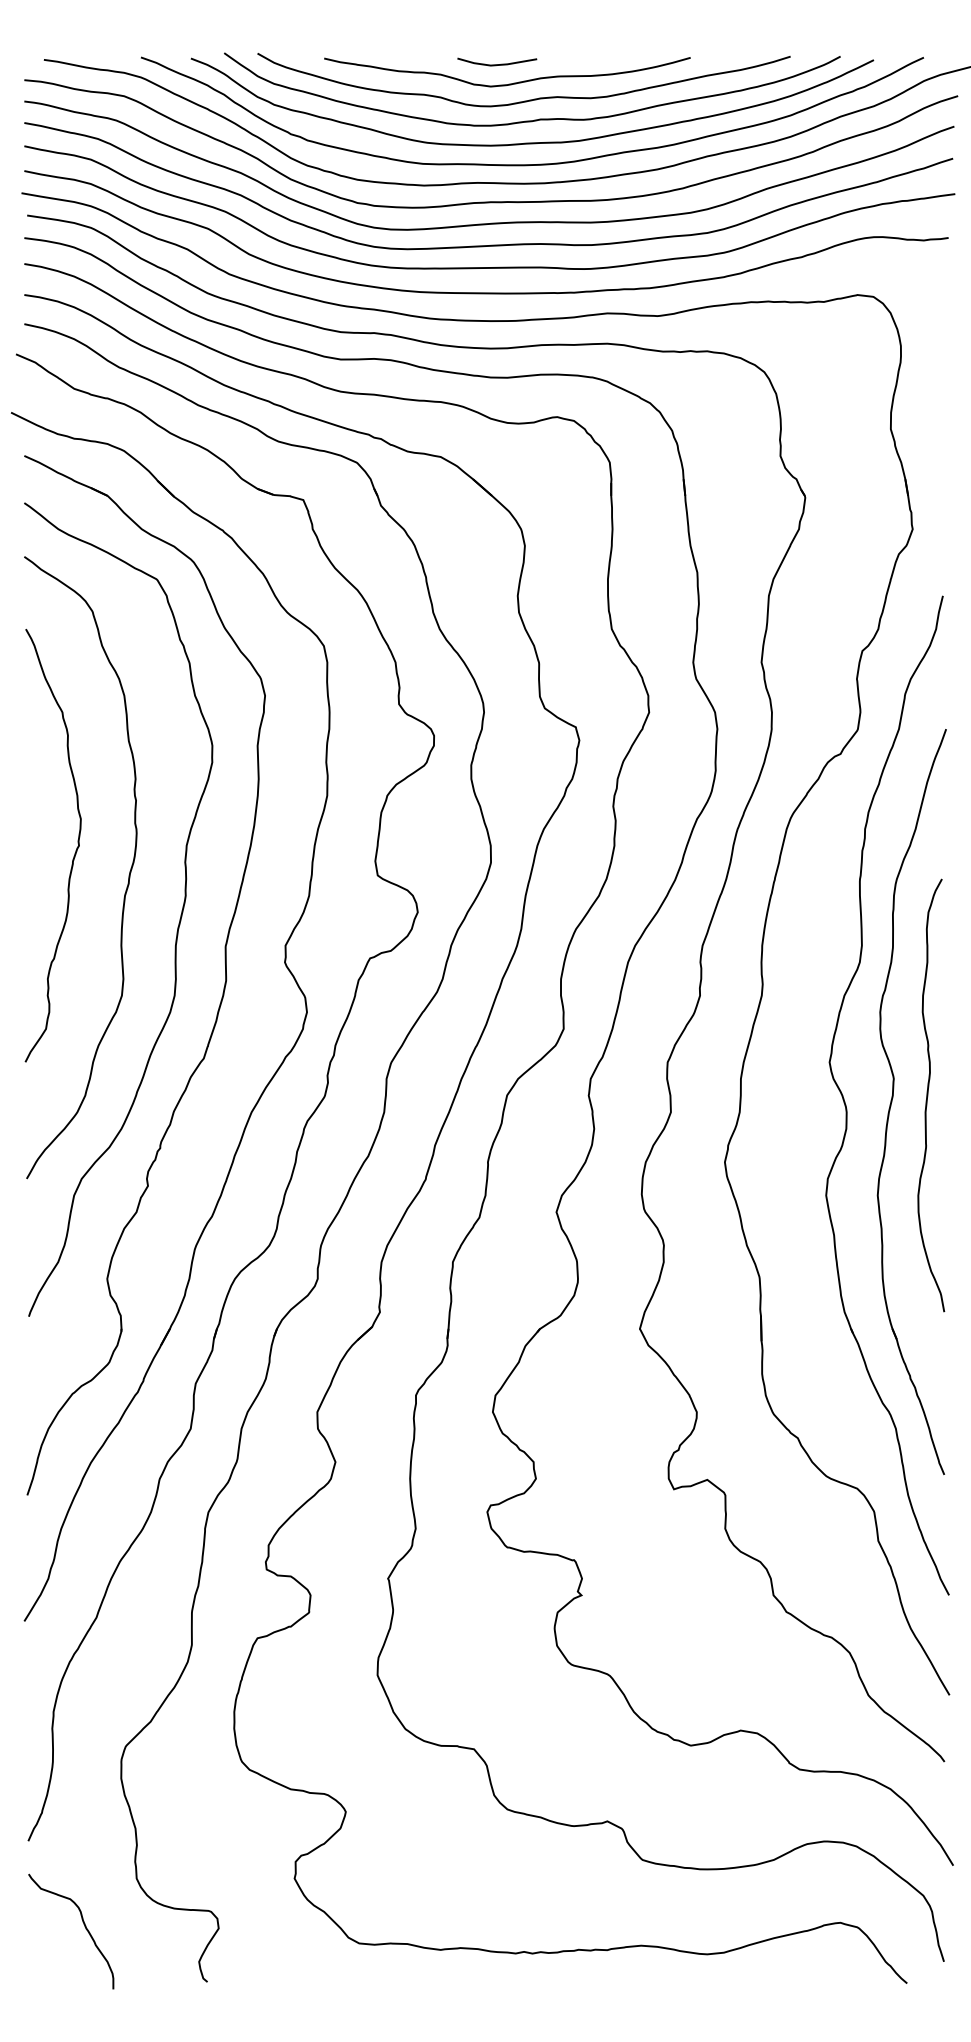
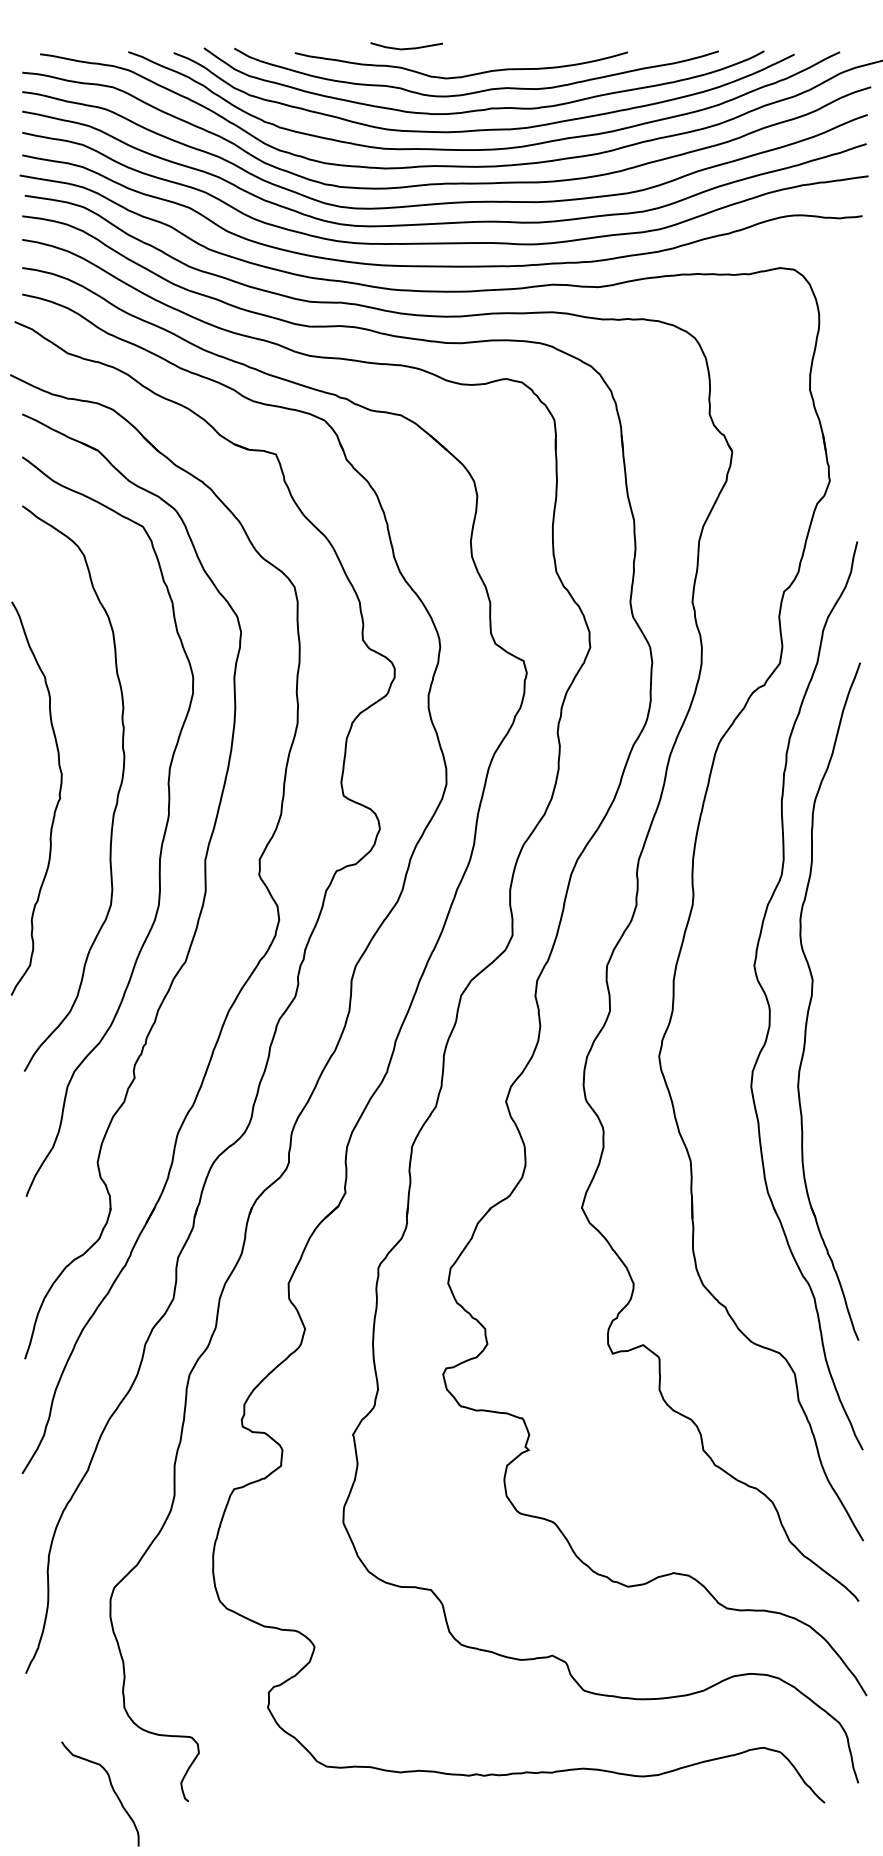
line: (497, 64) -> (406, 48), moved
curve: (74, 853) -> (56, 805), moved
curve: (928, 1095) -> (844, 995), removed
curve: (83, 1924) -> (111, 1787), moved

